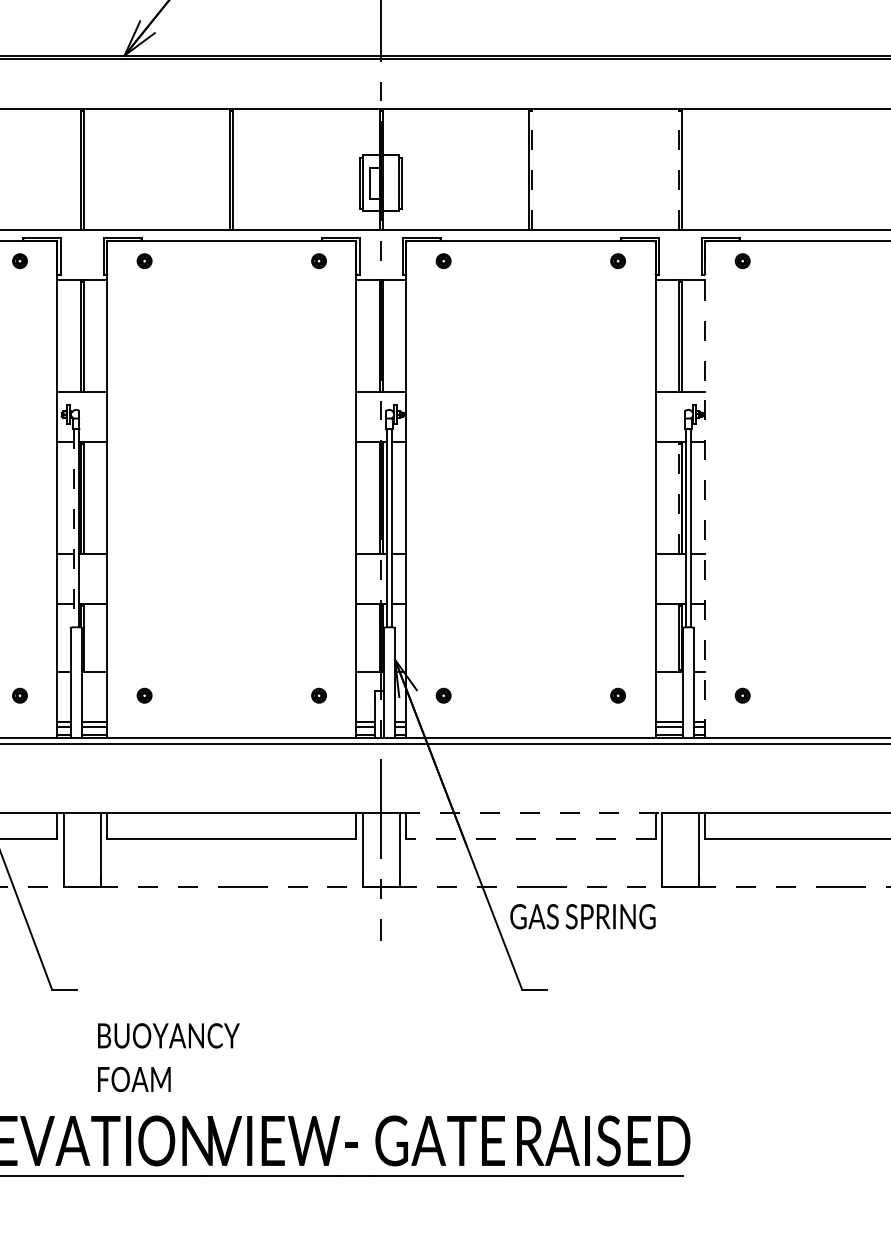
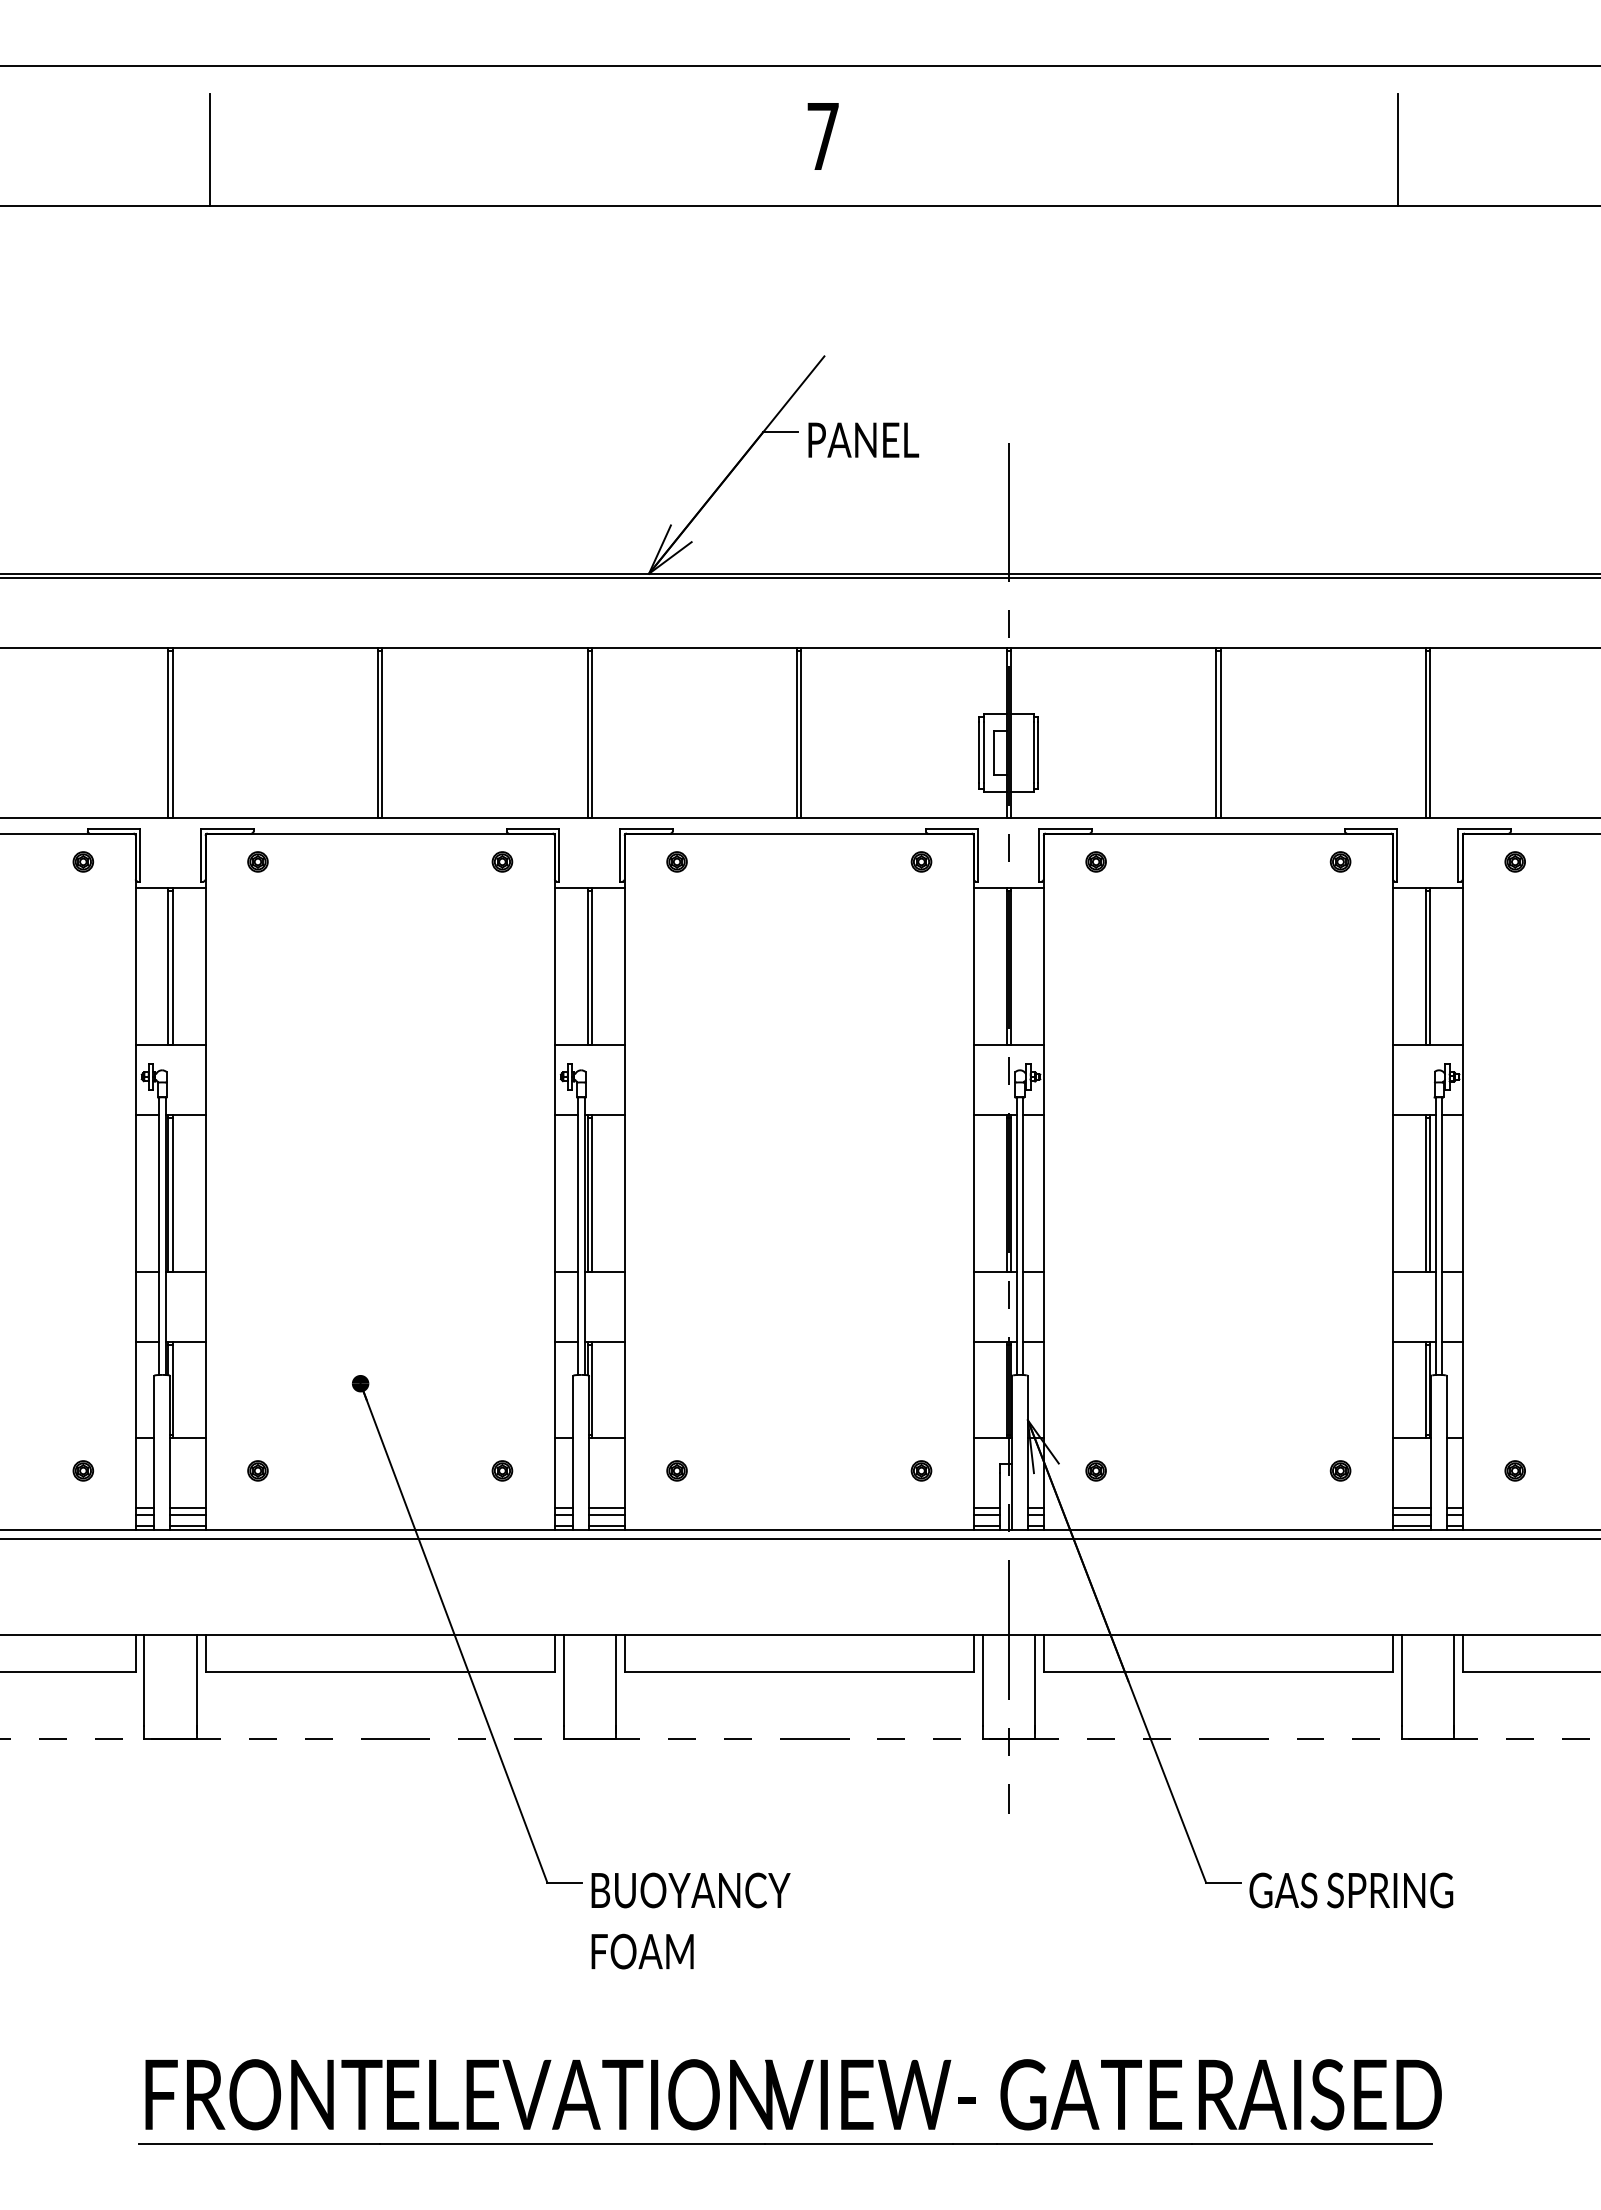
line: (532, 170) -> (1220, 734), dashed -> solid
line: (678, 170) -> (1425, 734), dashed -> solid
line: (705, 489) -> (1462, 1182), dashed -> solid
line: (678, 499) -> (1425, 1195), dashed -> solid
line: (73, 528) -> (577, 1236), dashed -> solid
line: (530, 812) -> (1218, 1634), dashed -> solid
line: (530, 838) -> (1218, 1671), dashed -> solid
text: (583, 916) -> (1351, 1890), moved
text: (168, 1057) -> (690, 1920), moved

